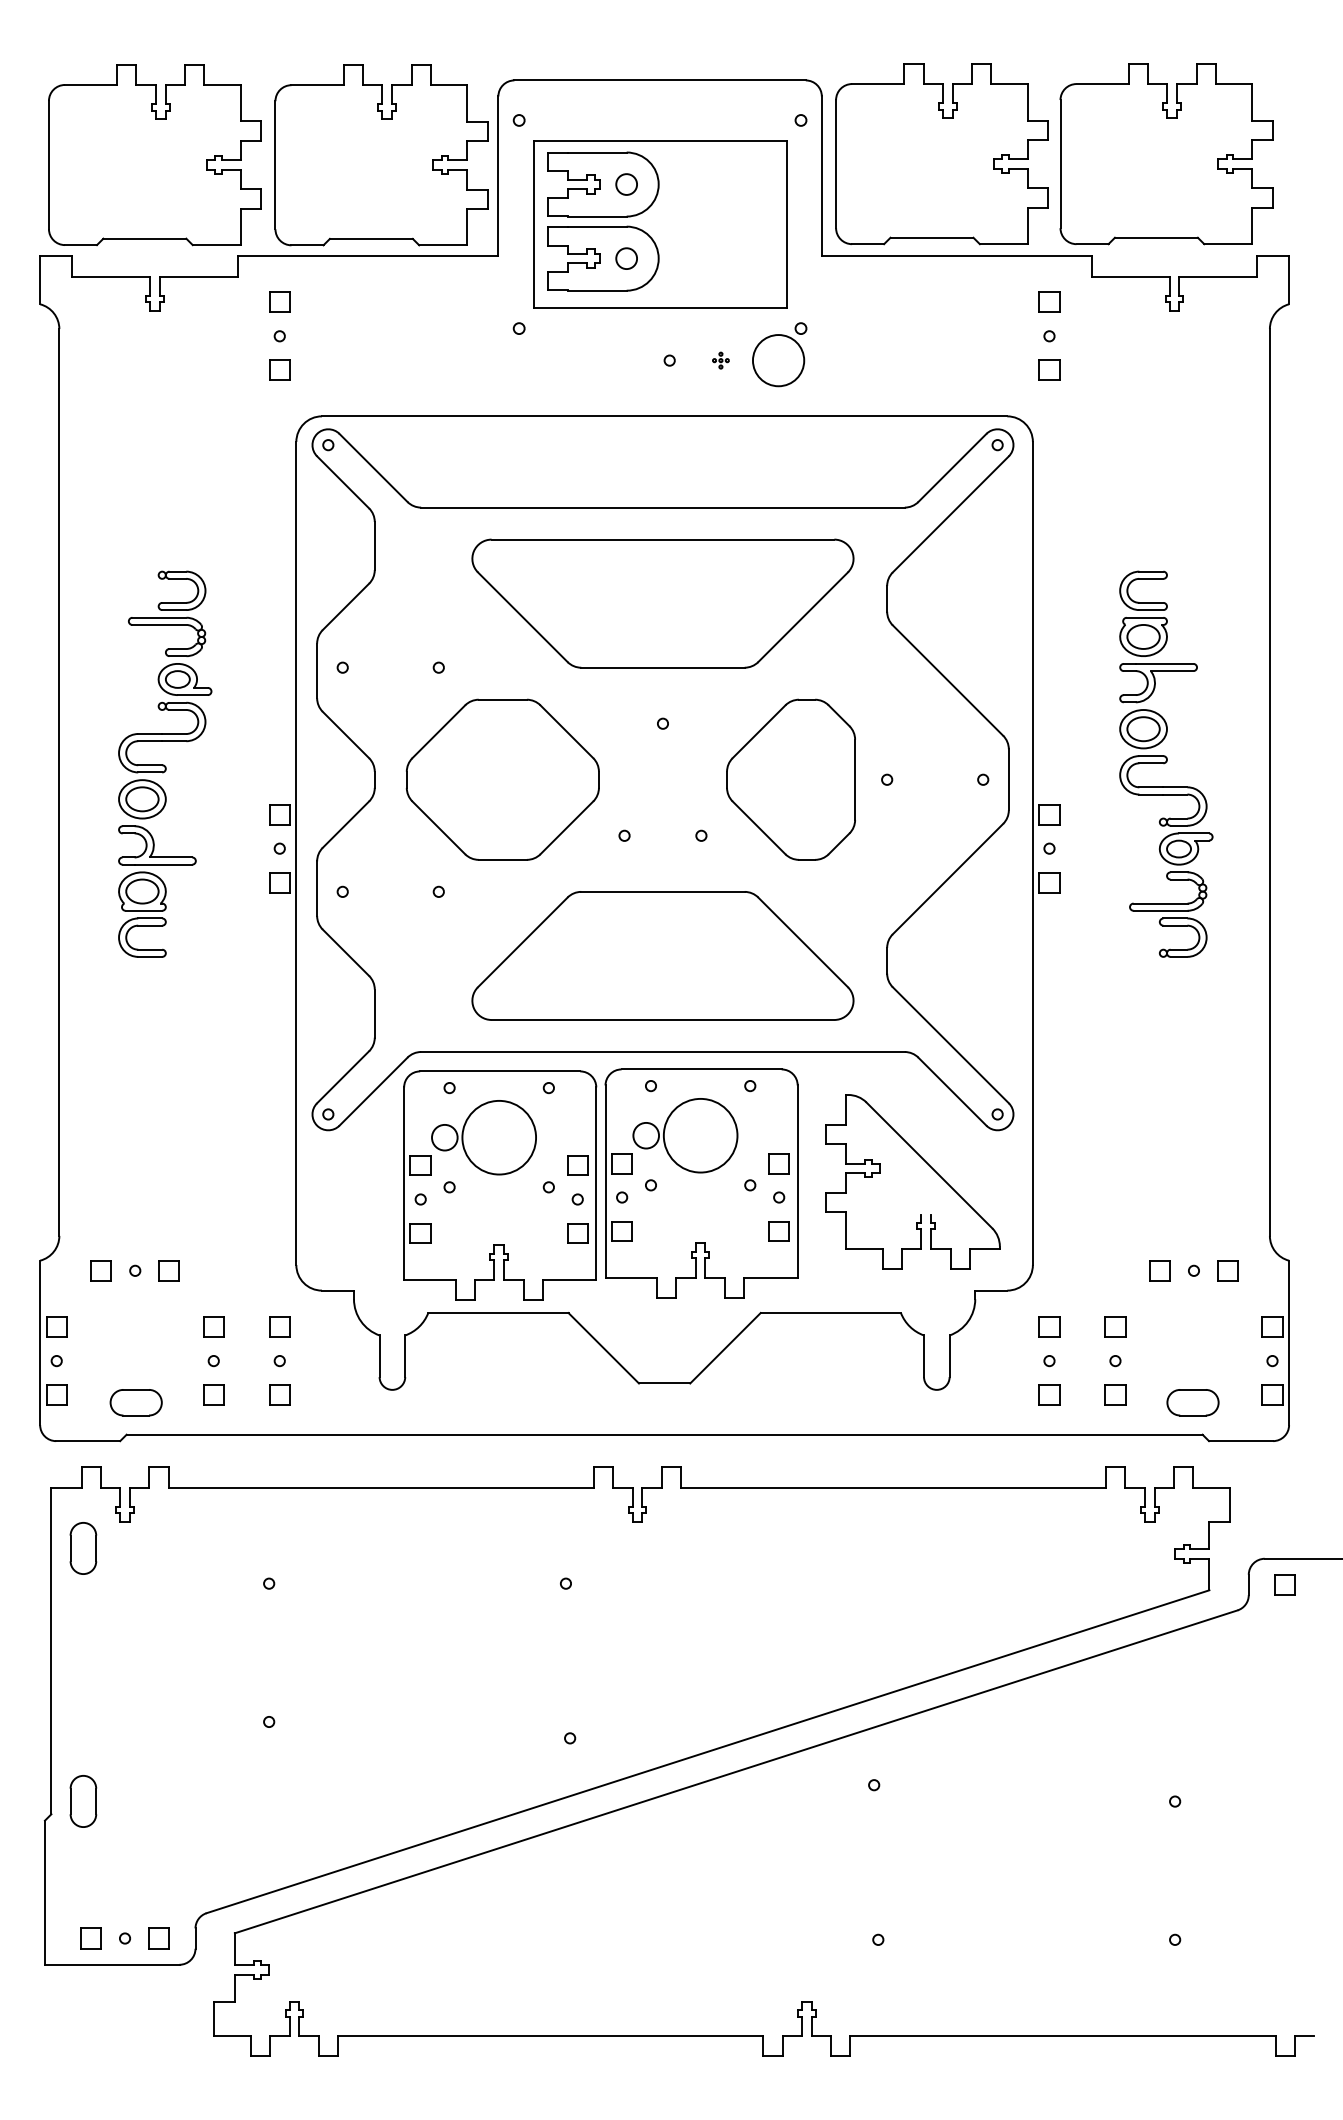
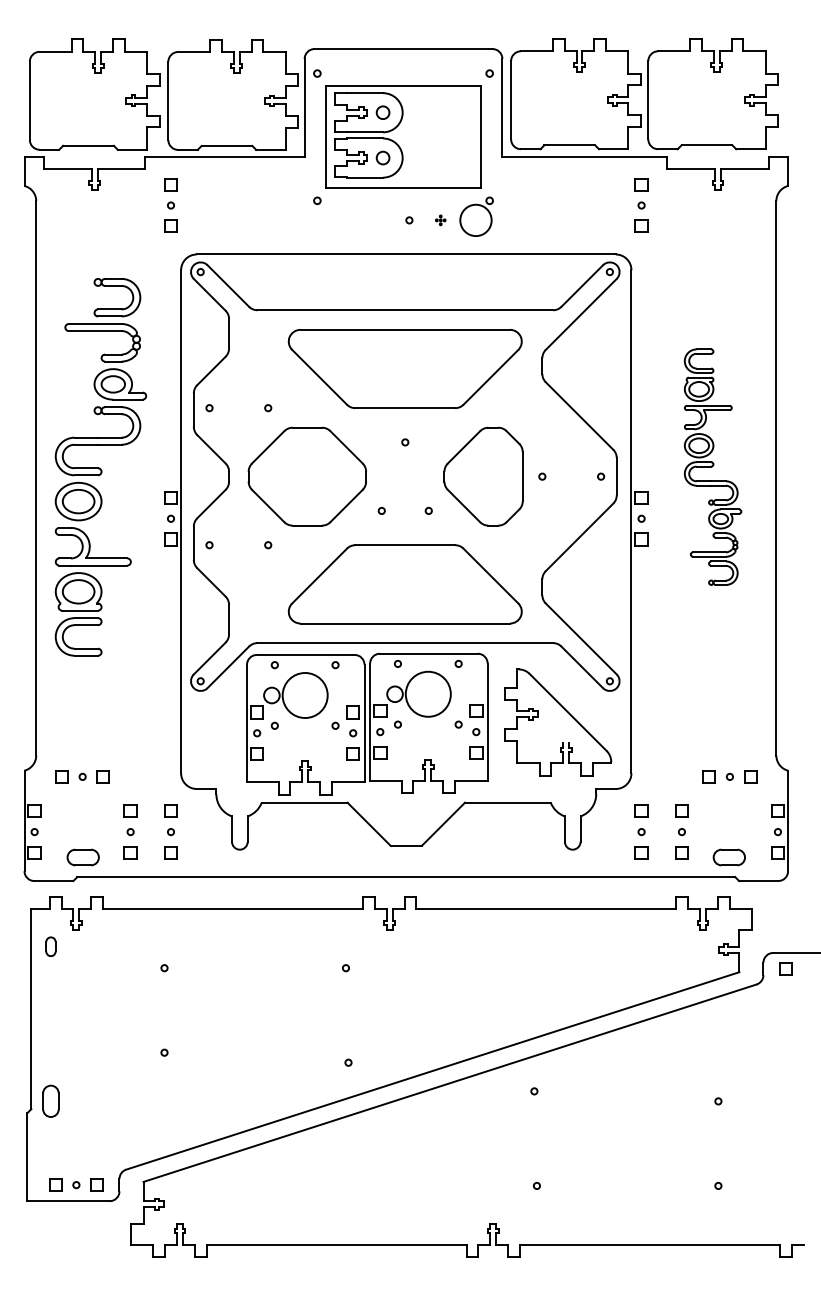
part: (164, 763) -> (100, 466), size x1.6
part: (82, 1548) -> (50, 946), size x0.6

